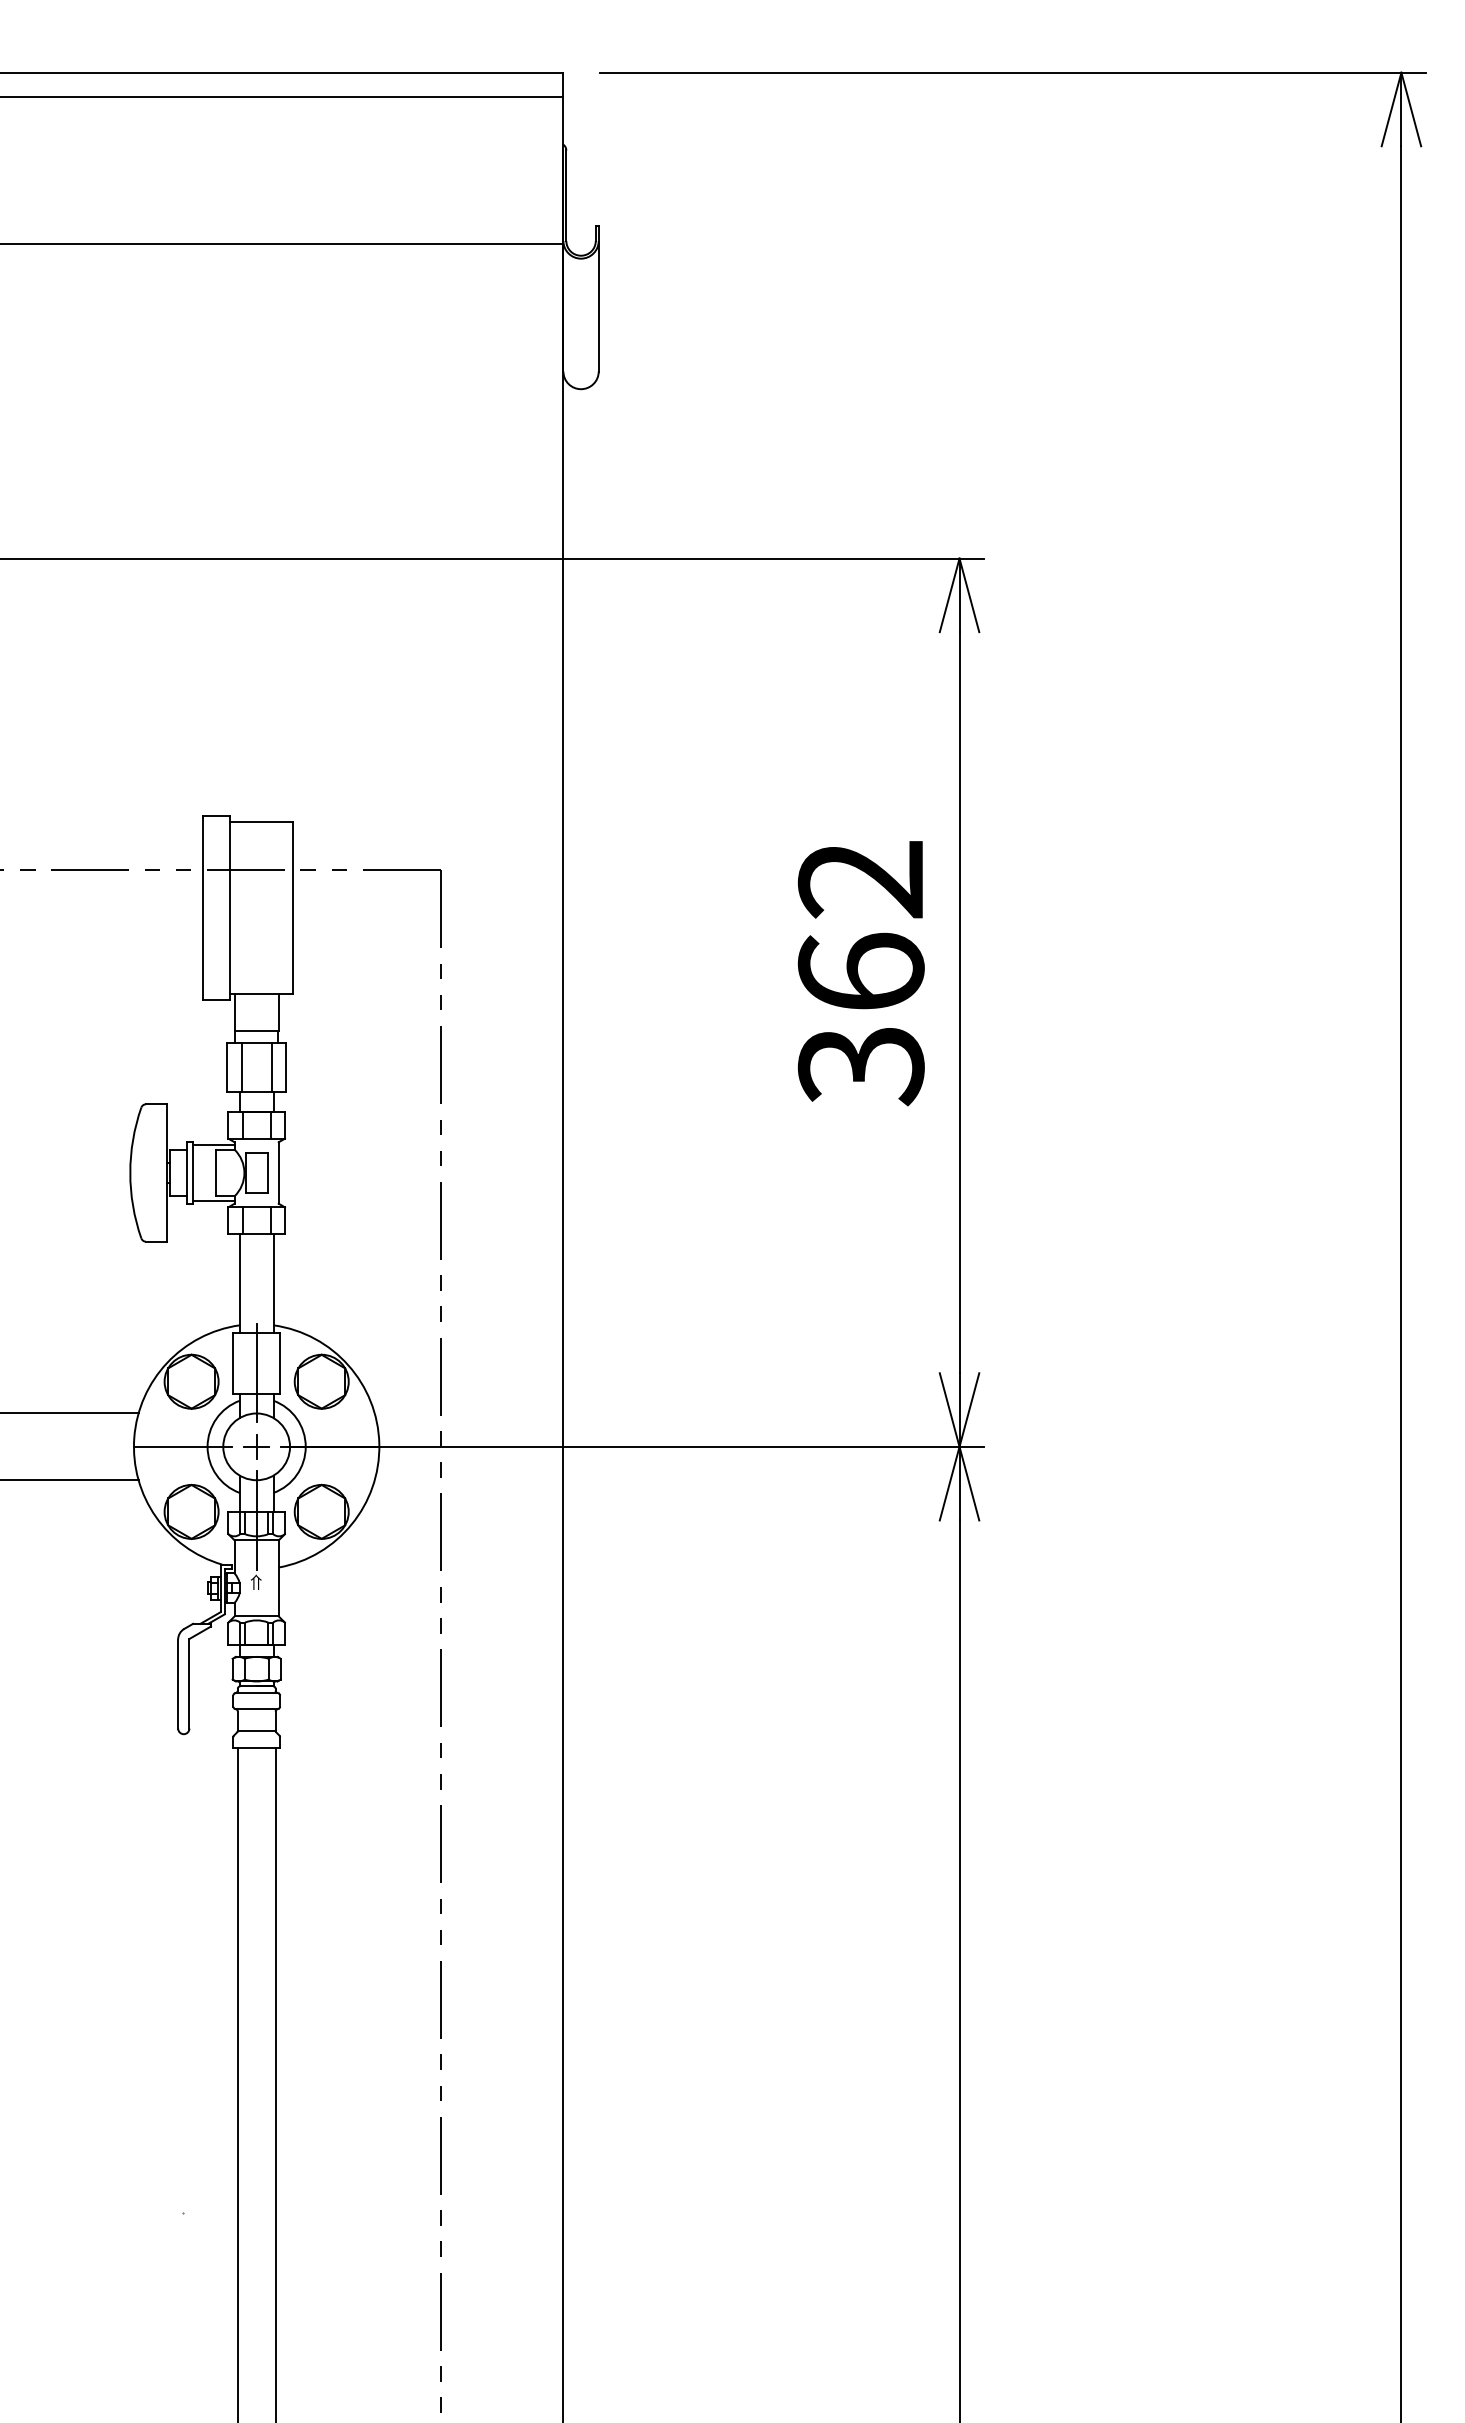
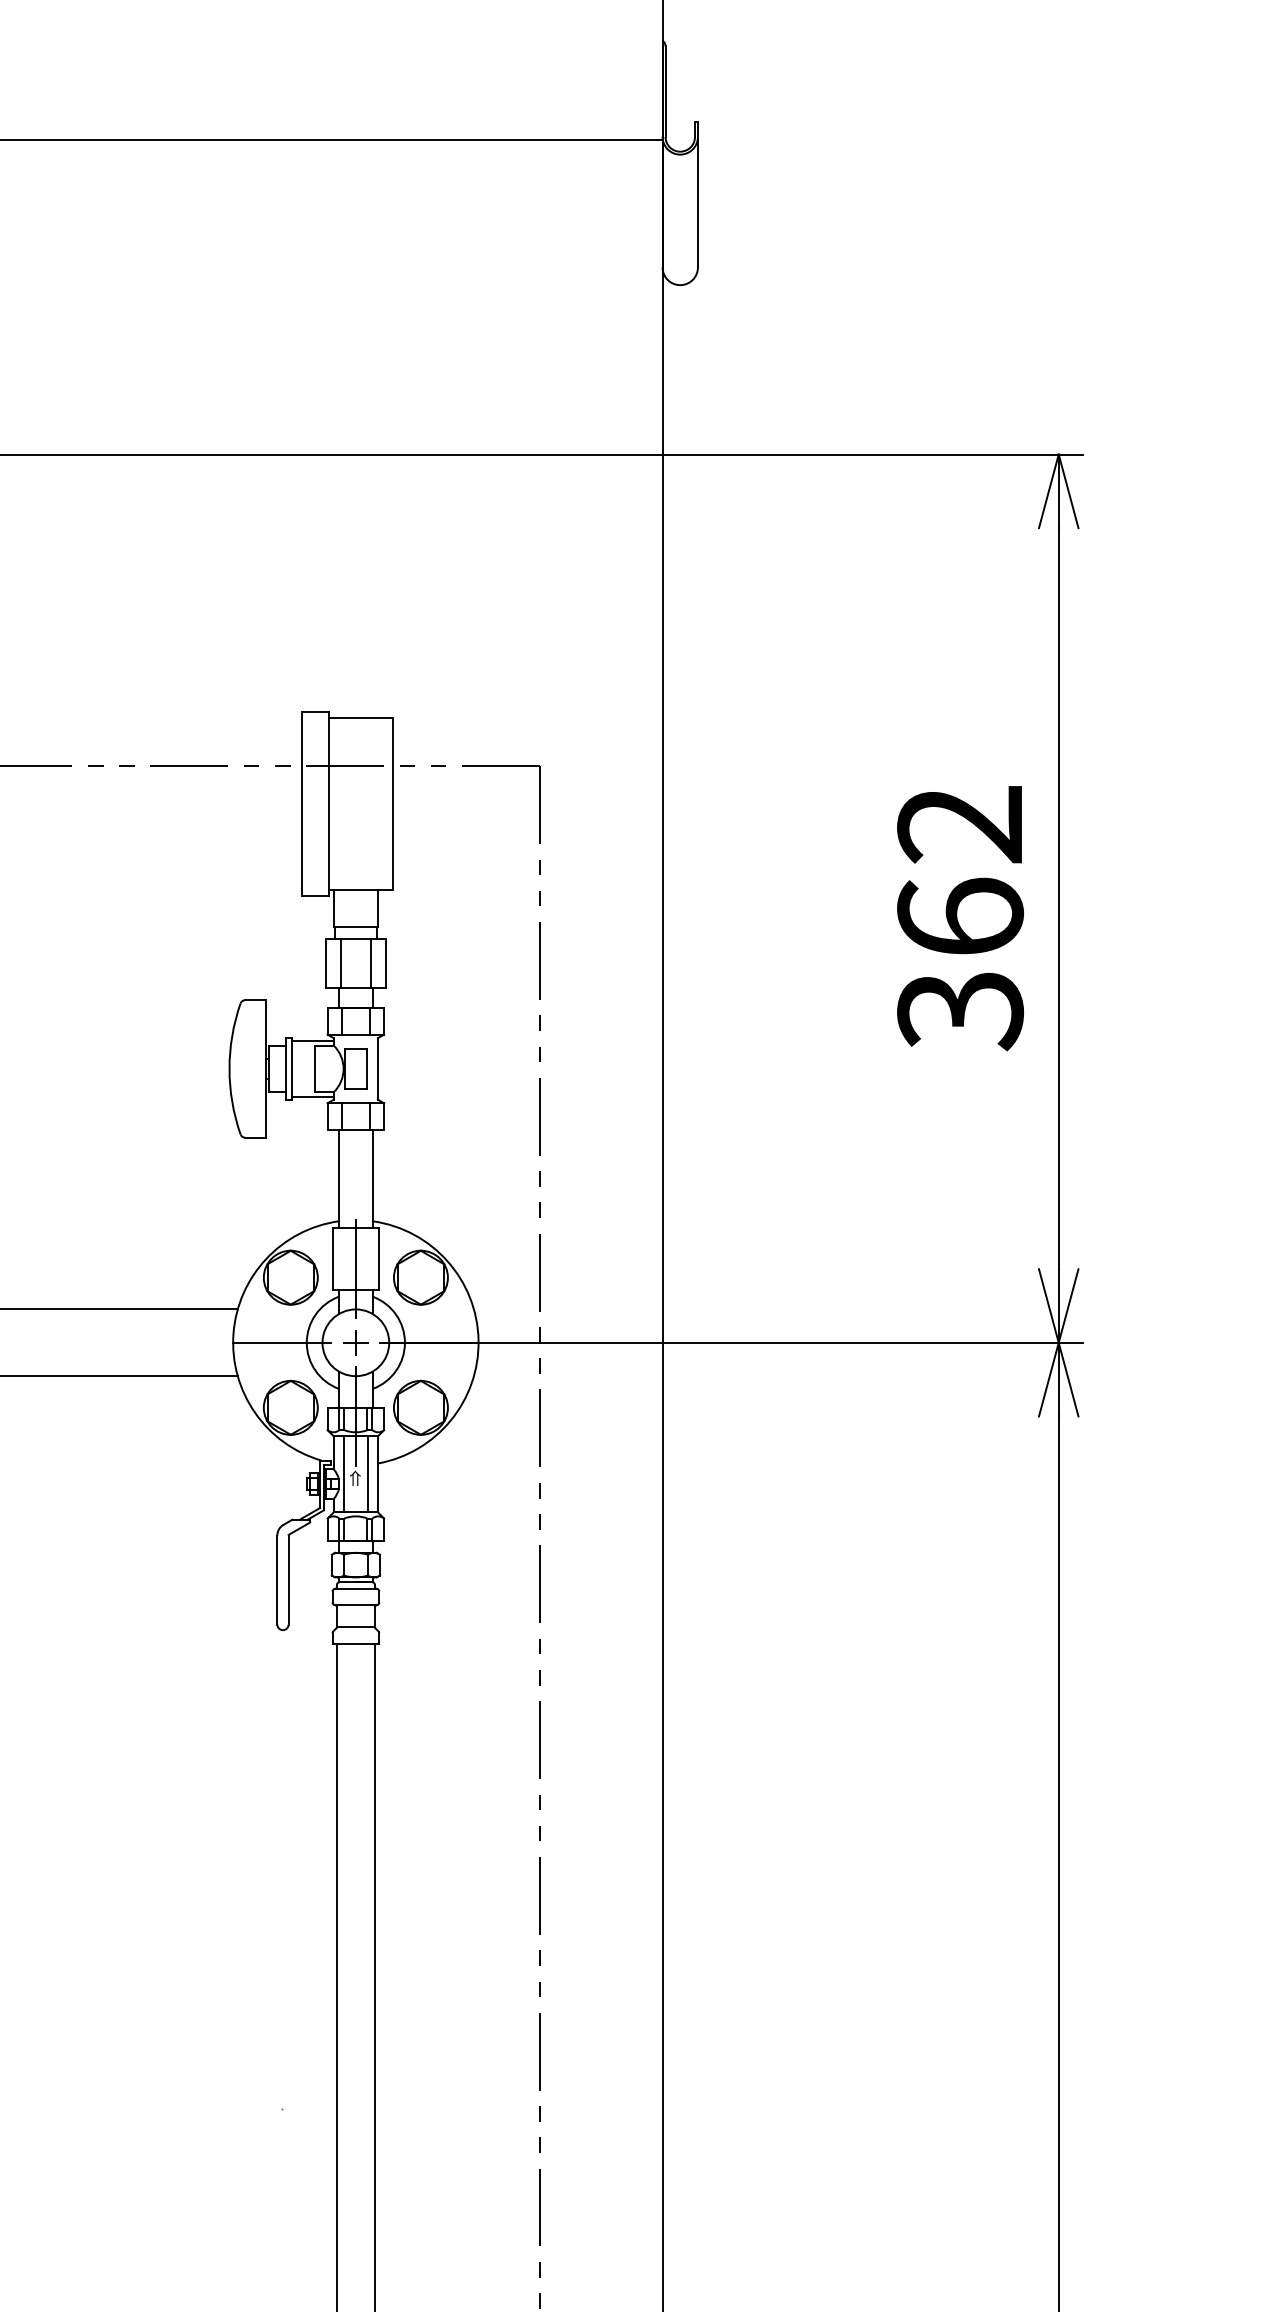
text: (860, 973) -> (959, 918), moved
line: (244, 1578) -> (343, 1474), added
line: (268, 1578) -> (367, 1474), added

